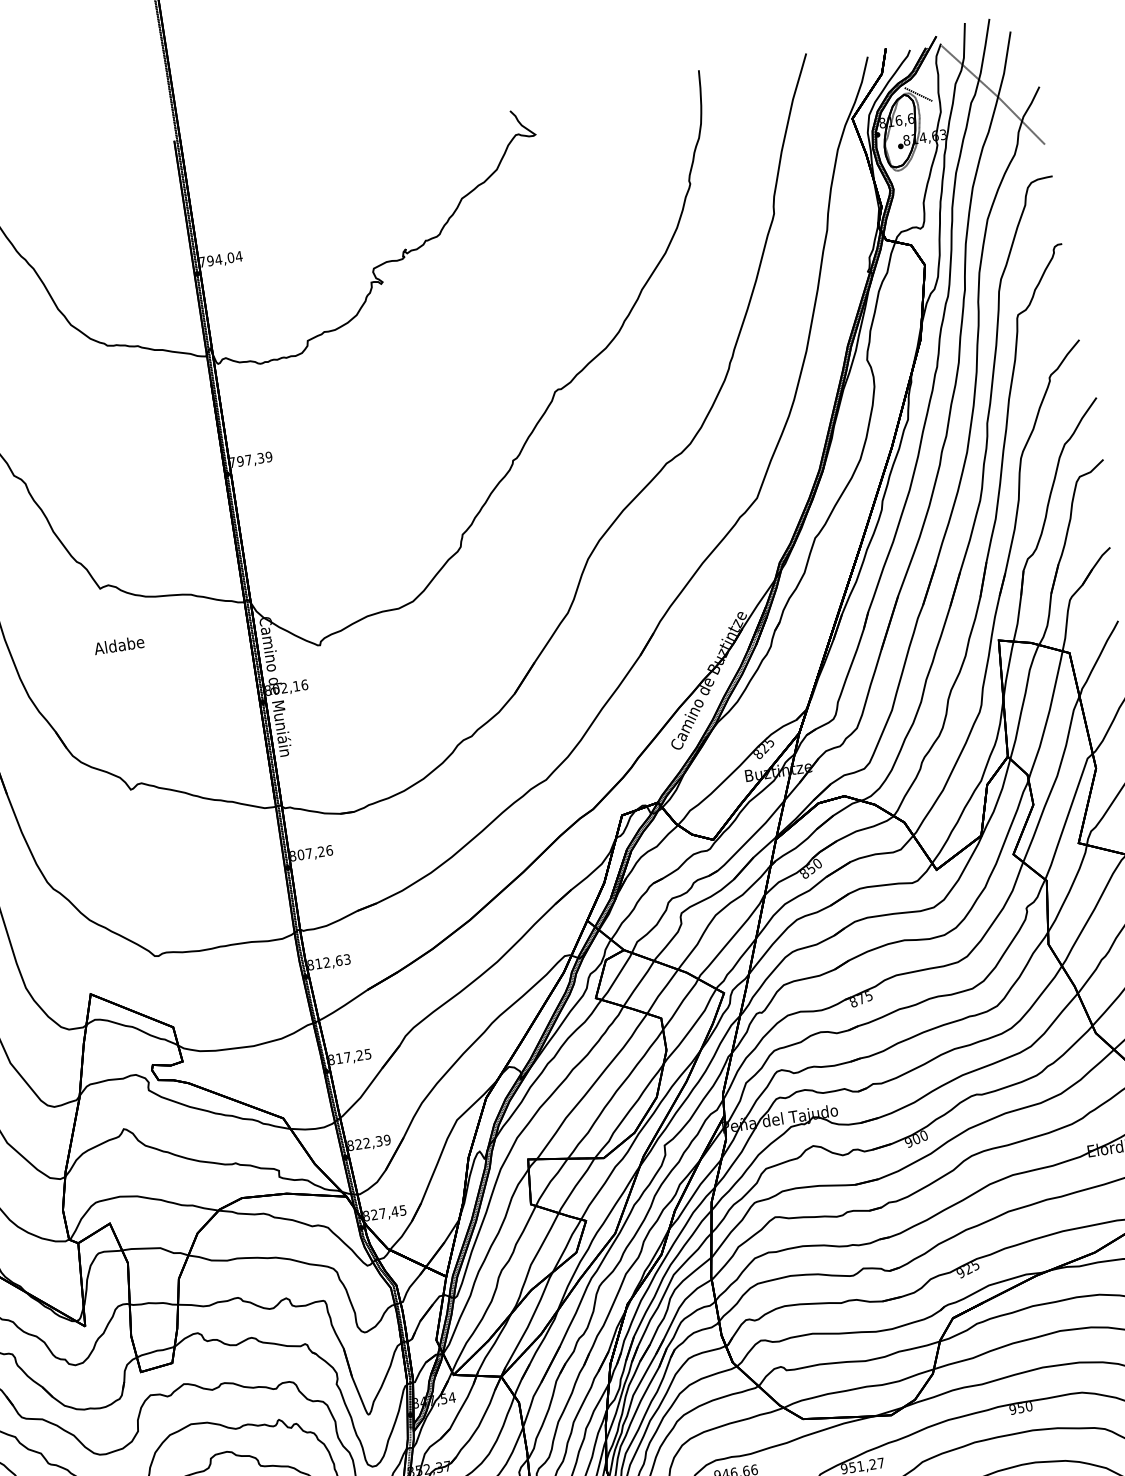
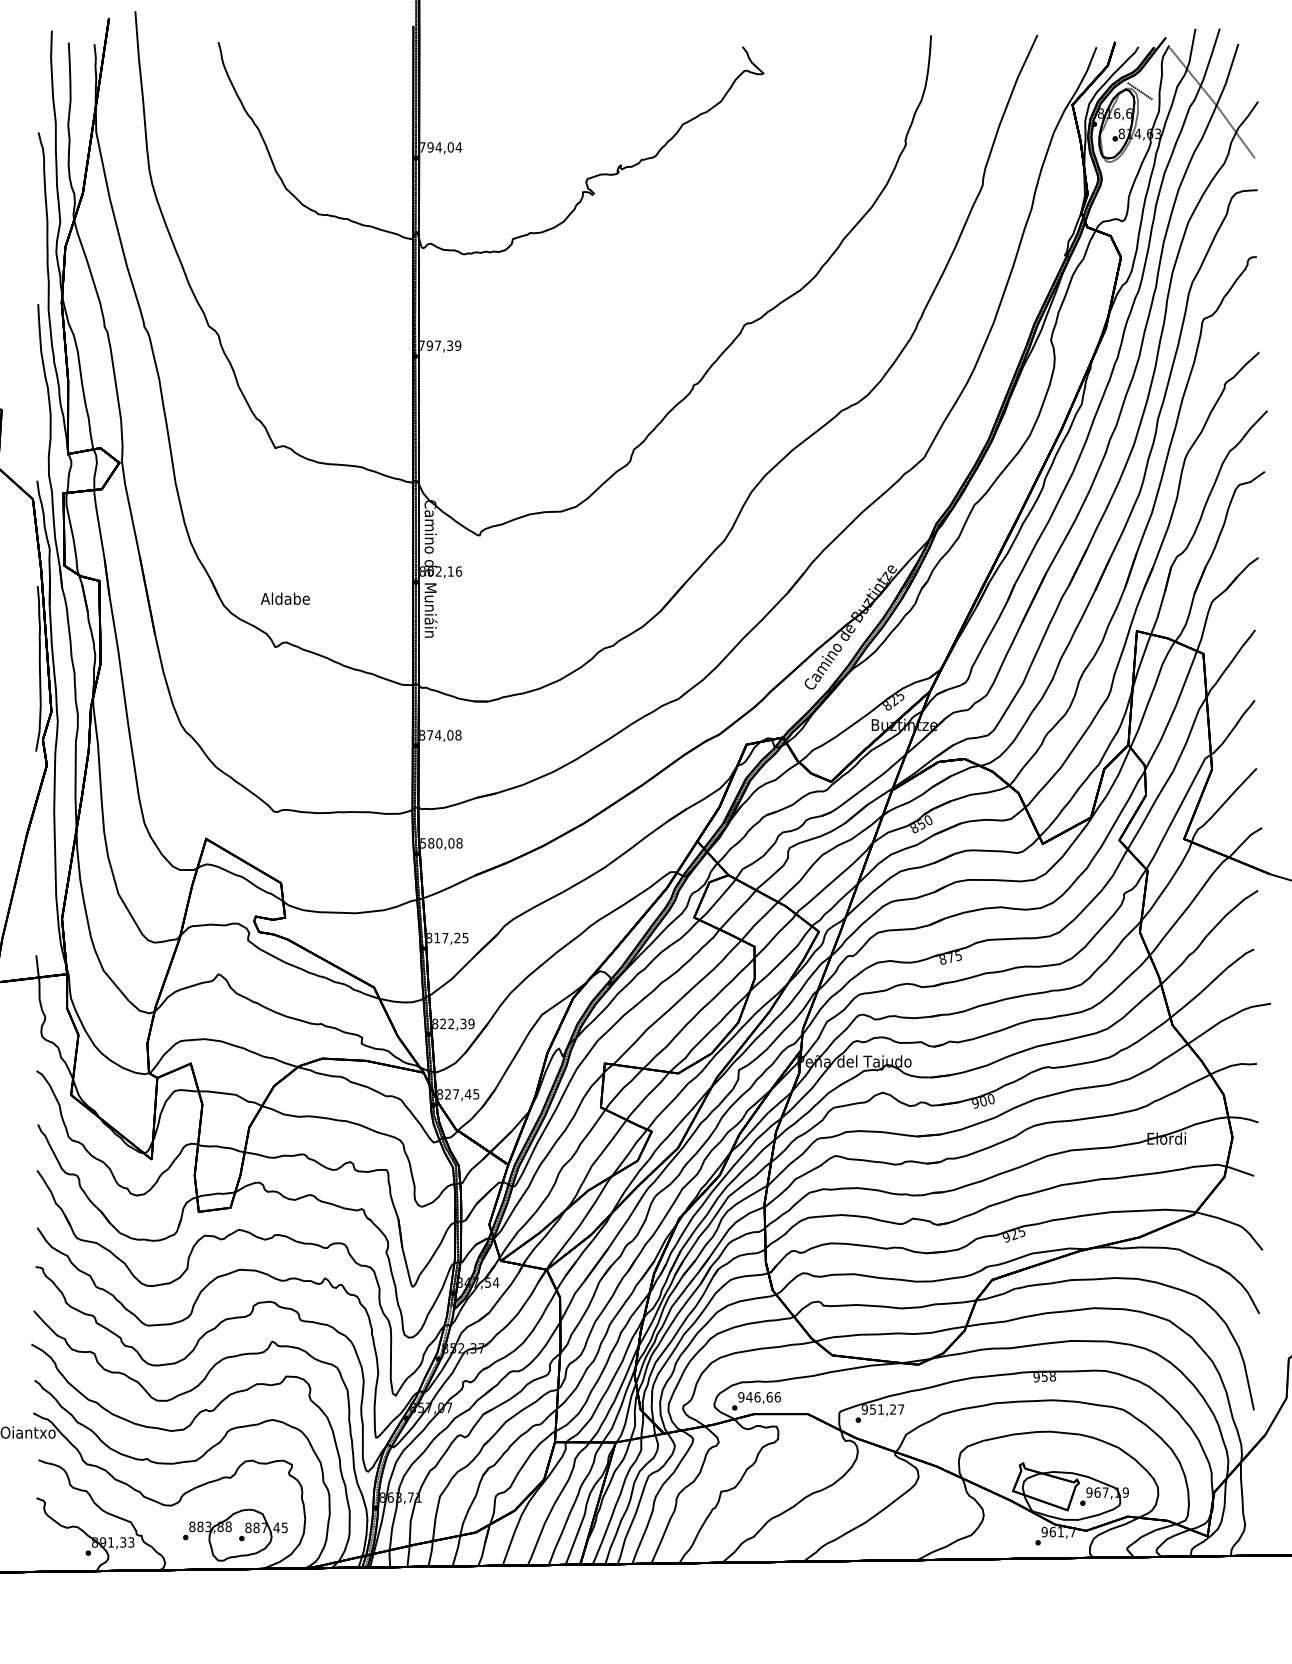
text: (118, 645) -> (284, 598), moved
text: (315, 852) -> (444, 735), 807,26 -> 874,08
text: (329, 962) -> (441, 843), 812,63 -> 580,08
text: (1028, 1406) -> (1052, 1376), 950 -> 958

